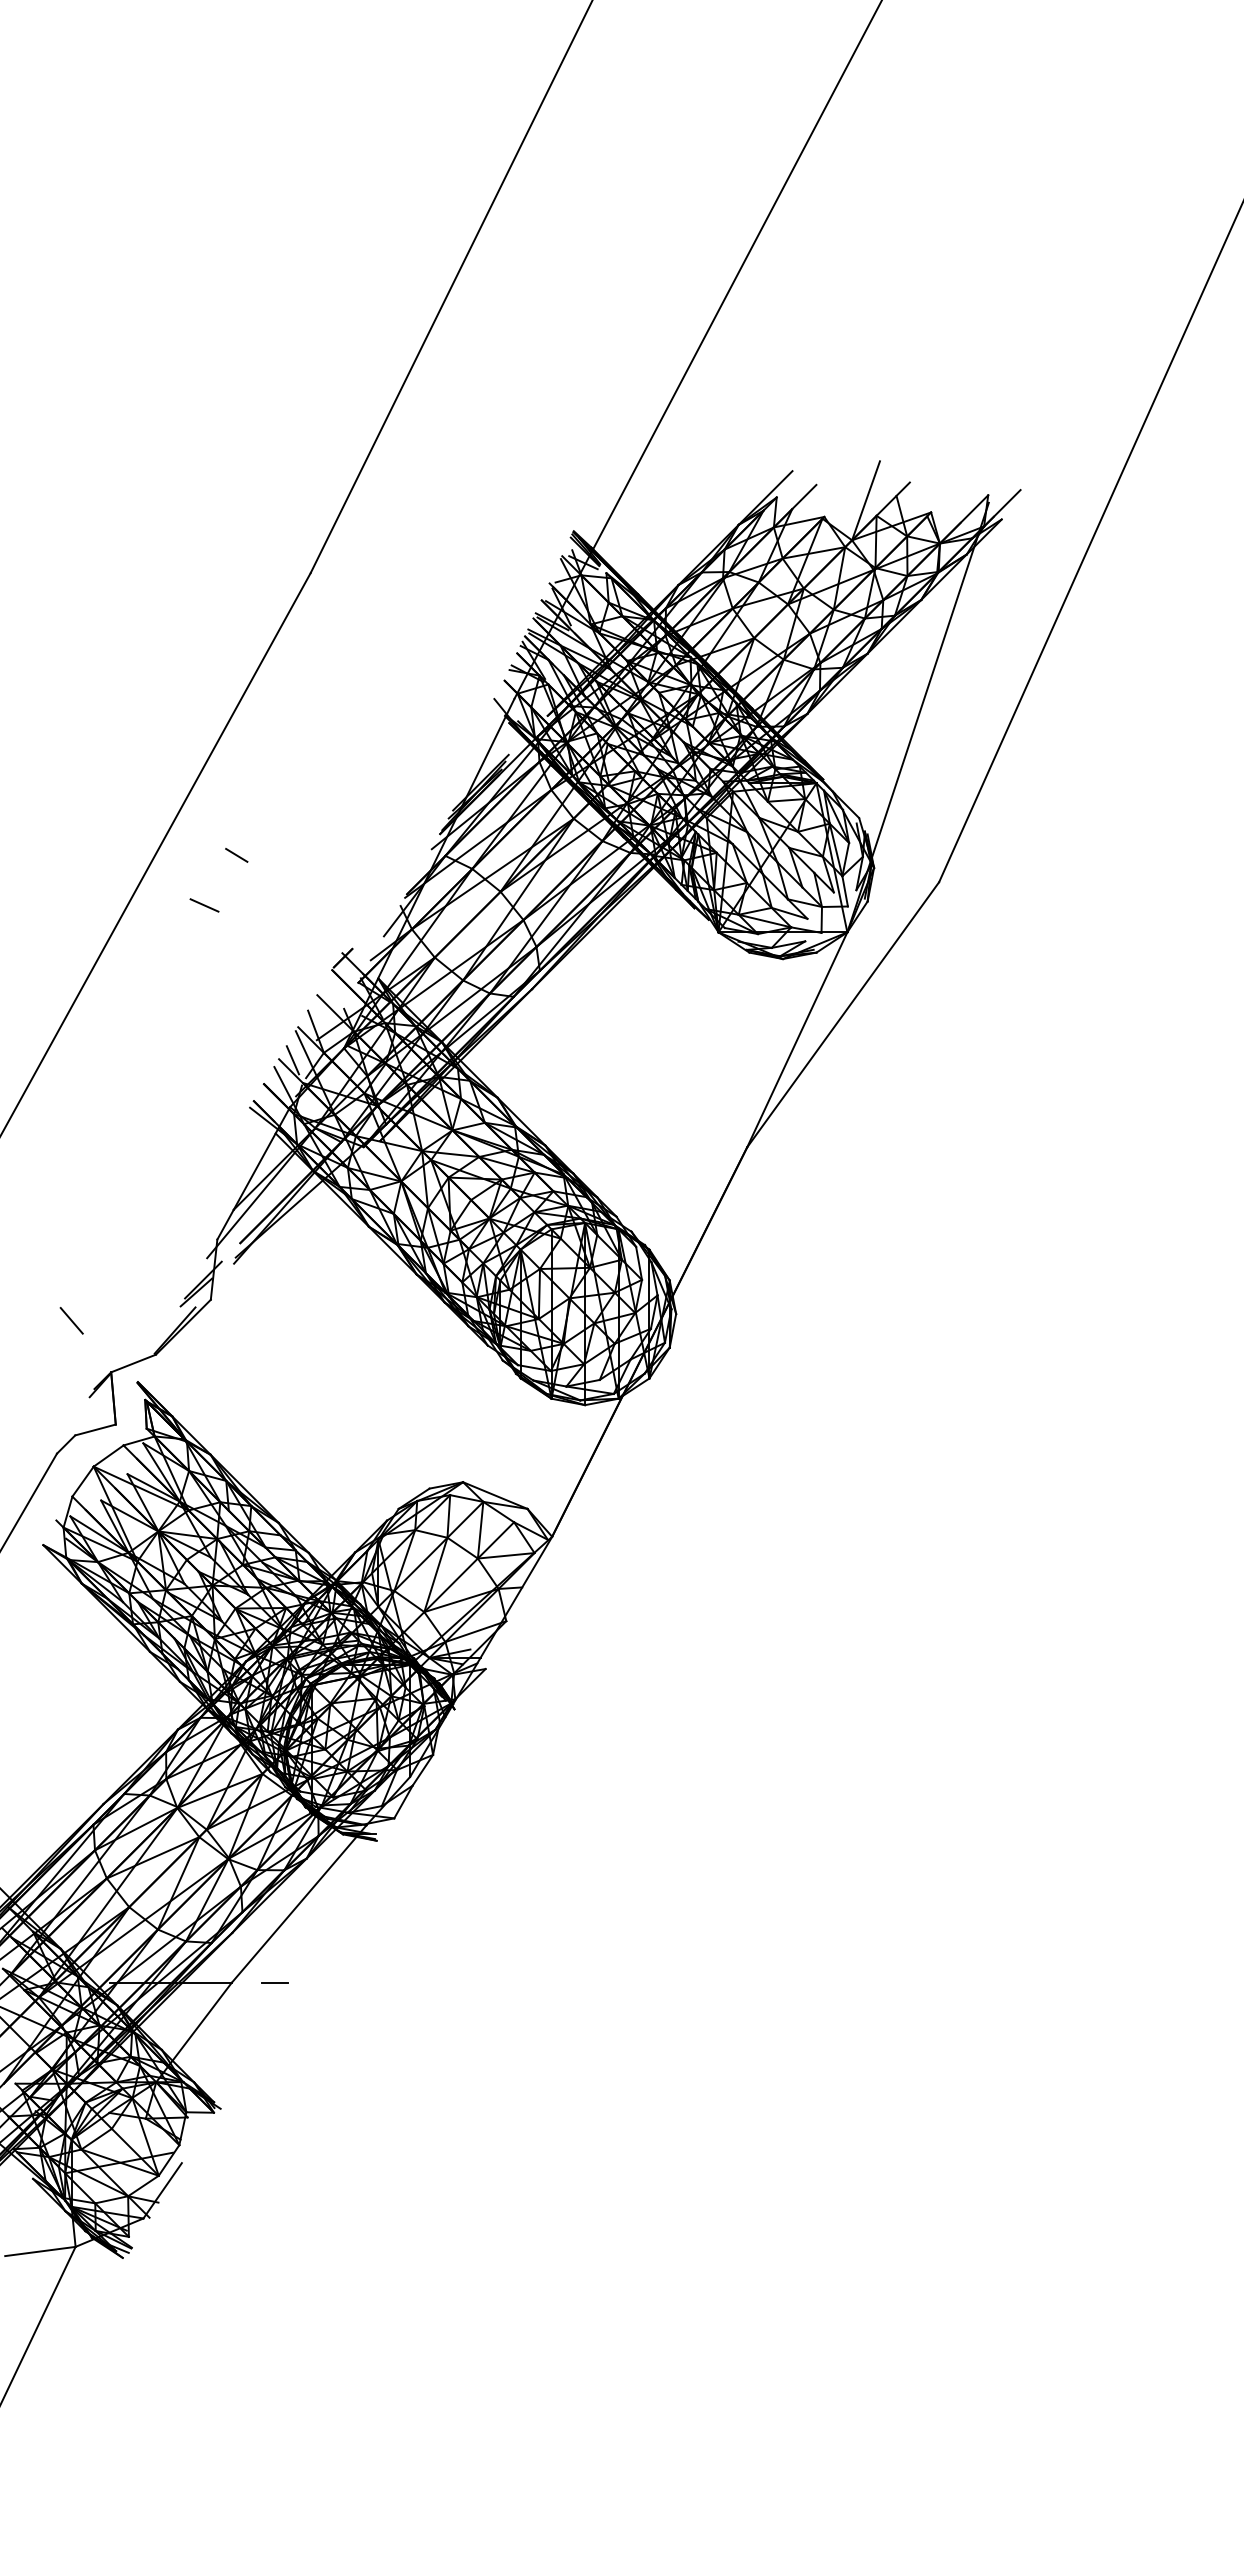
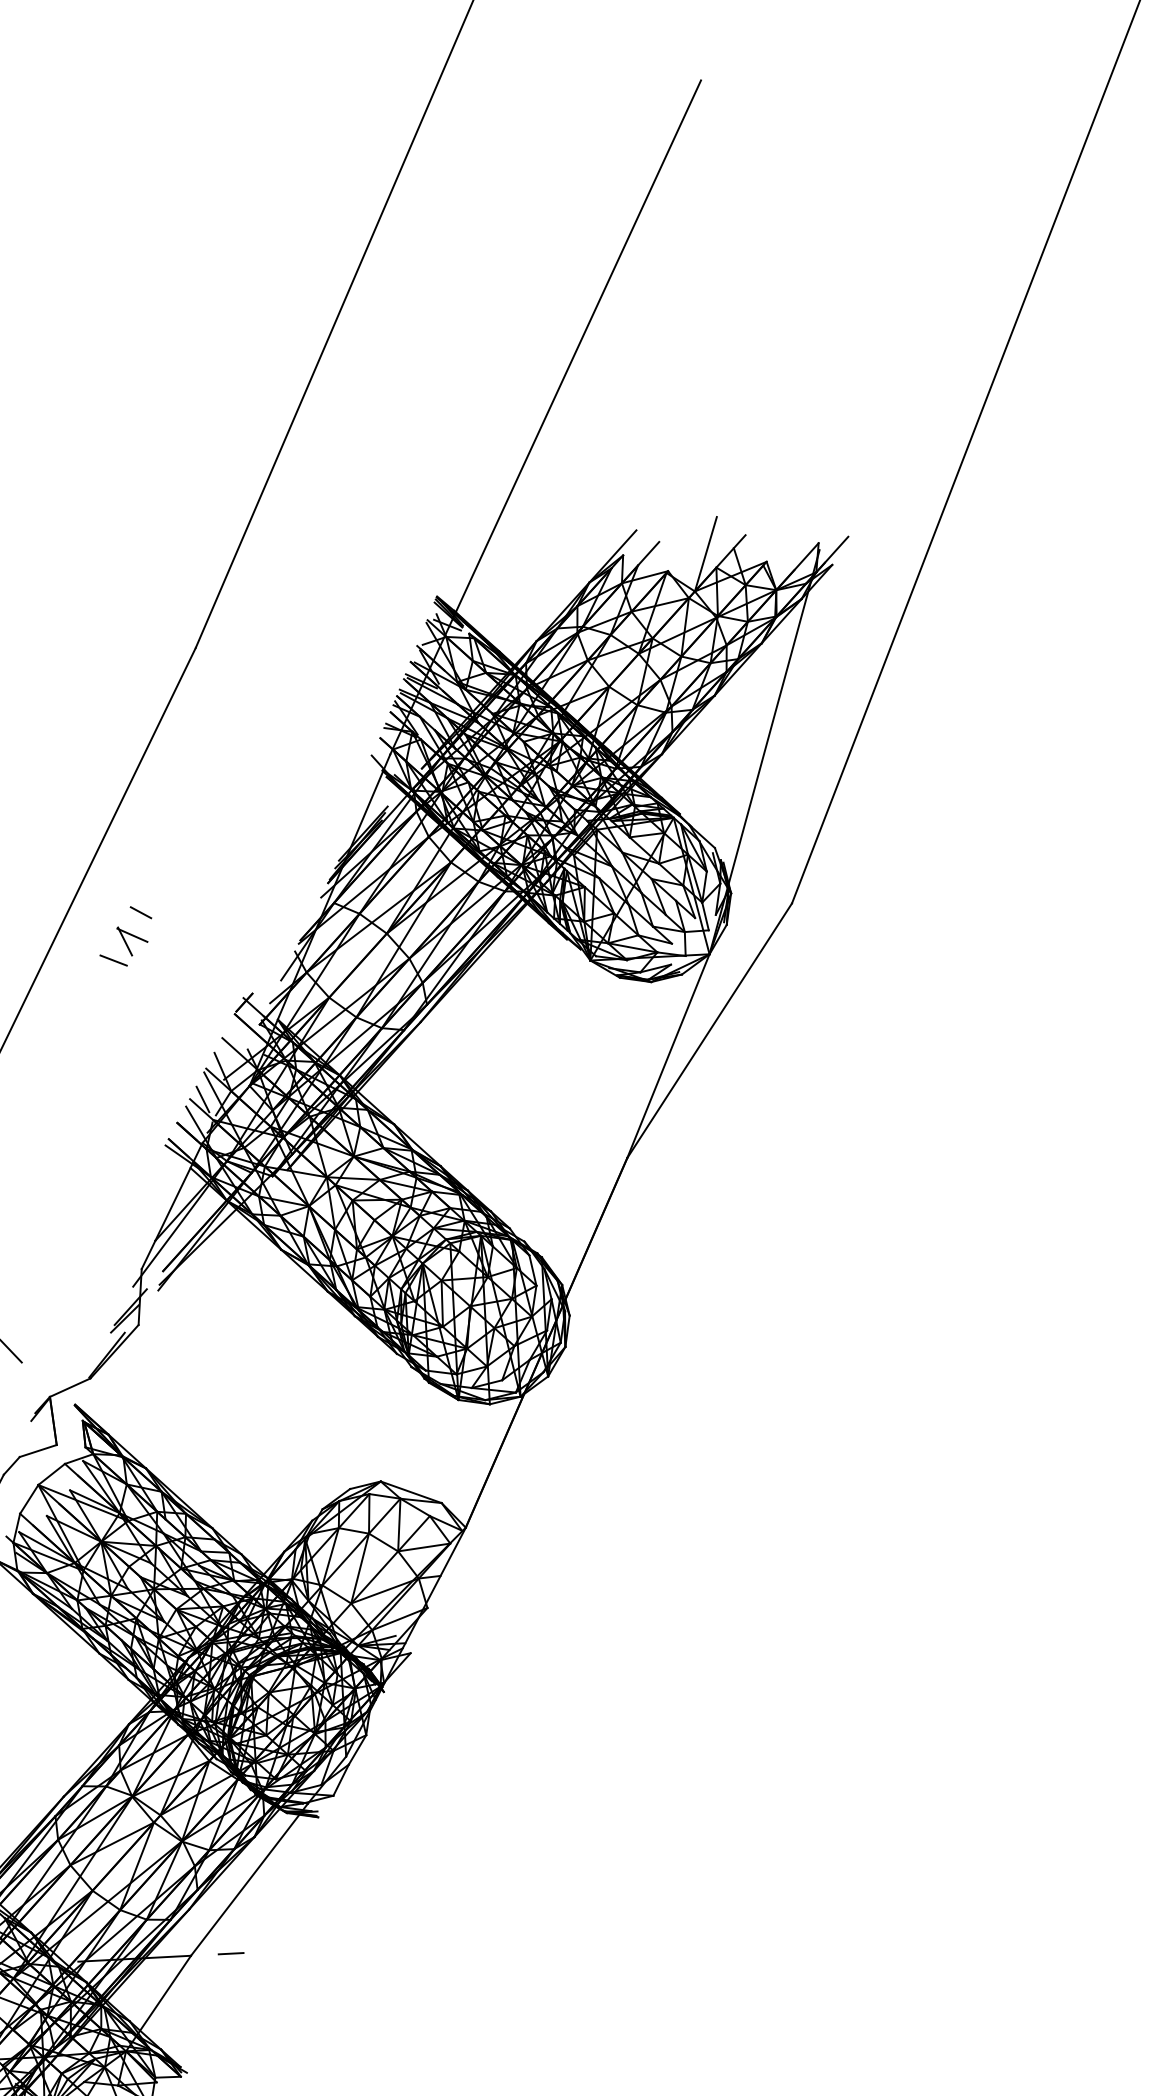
part: (225, 885) -> (132, 941), added

